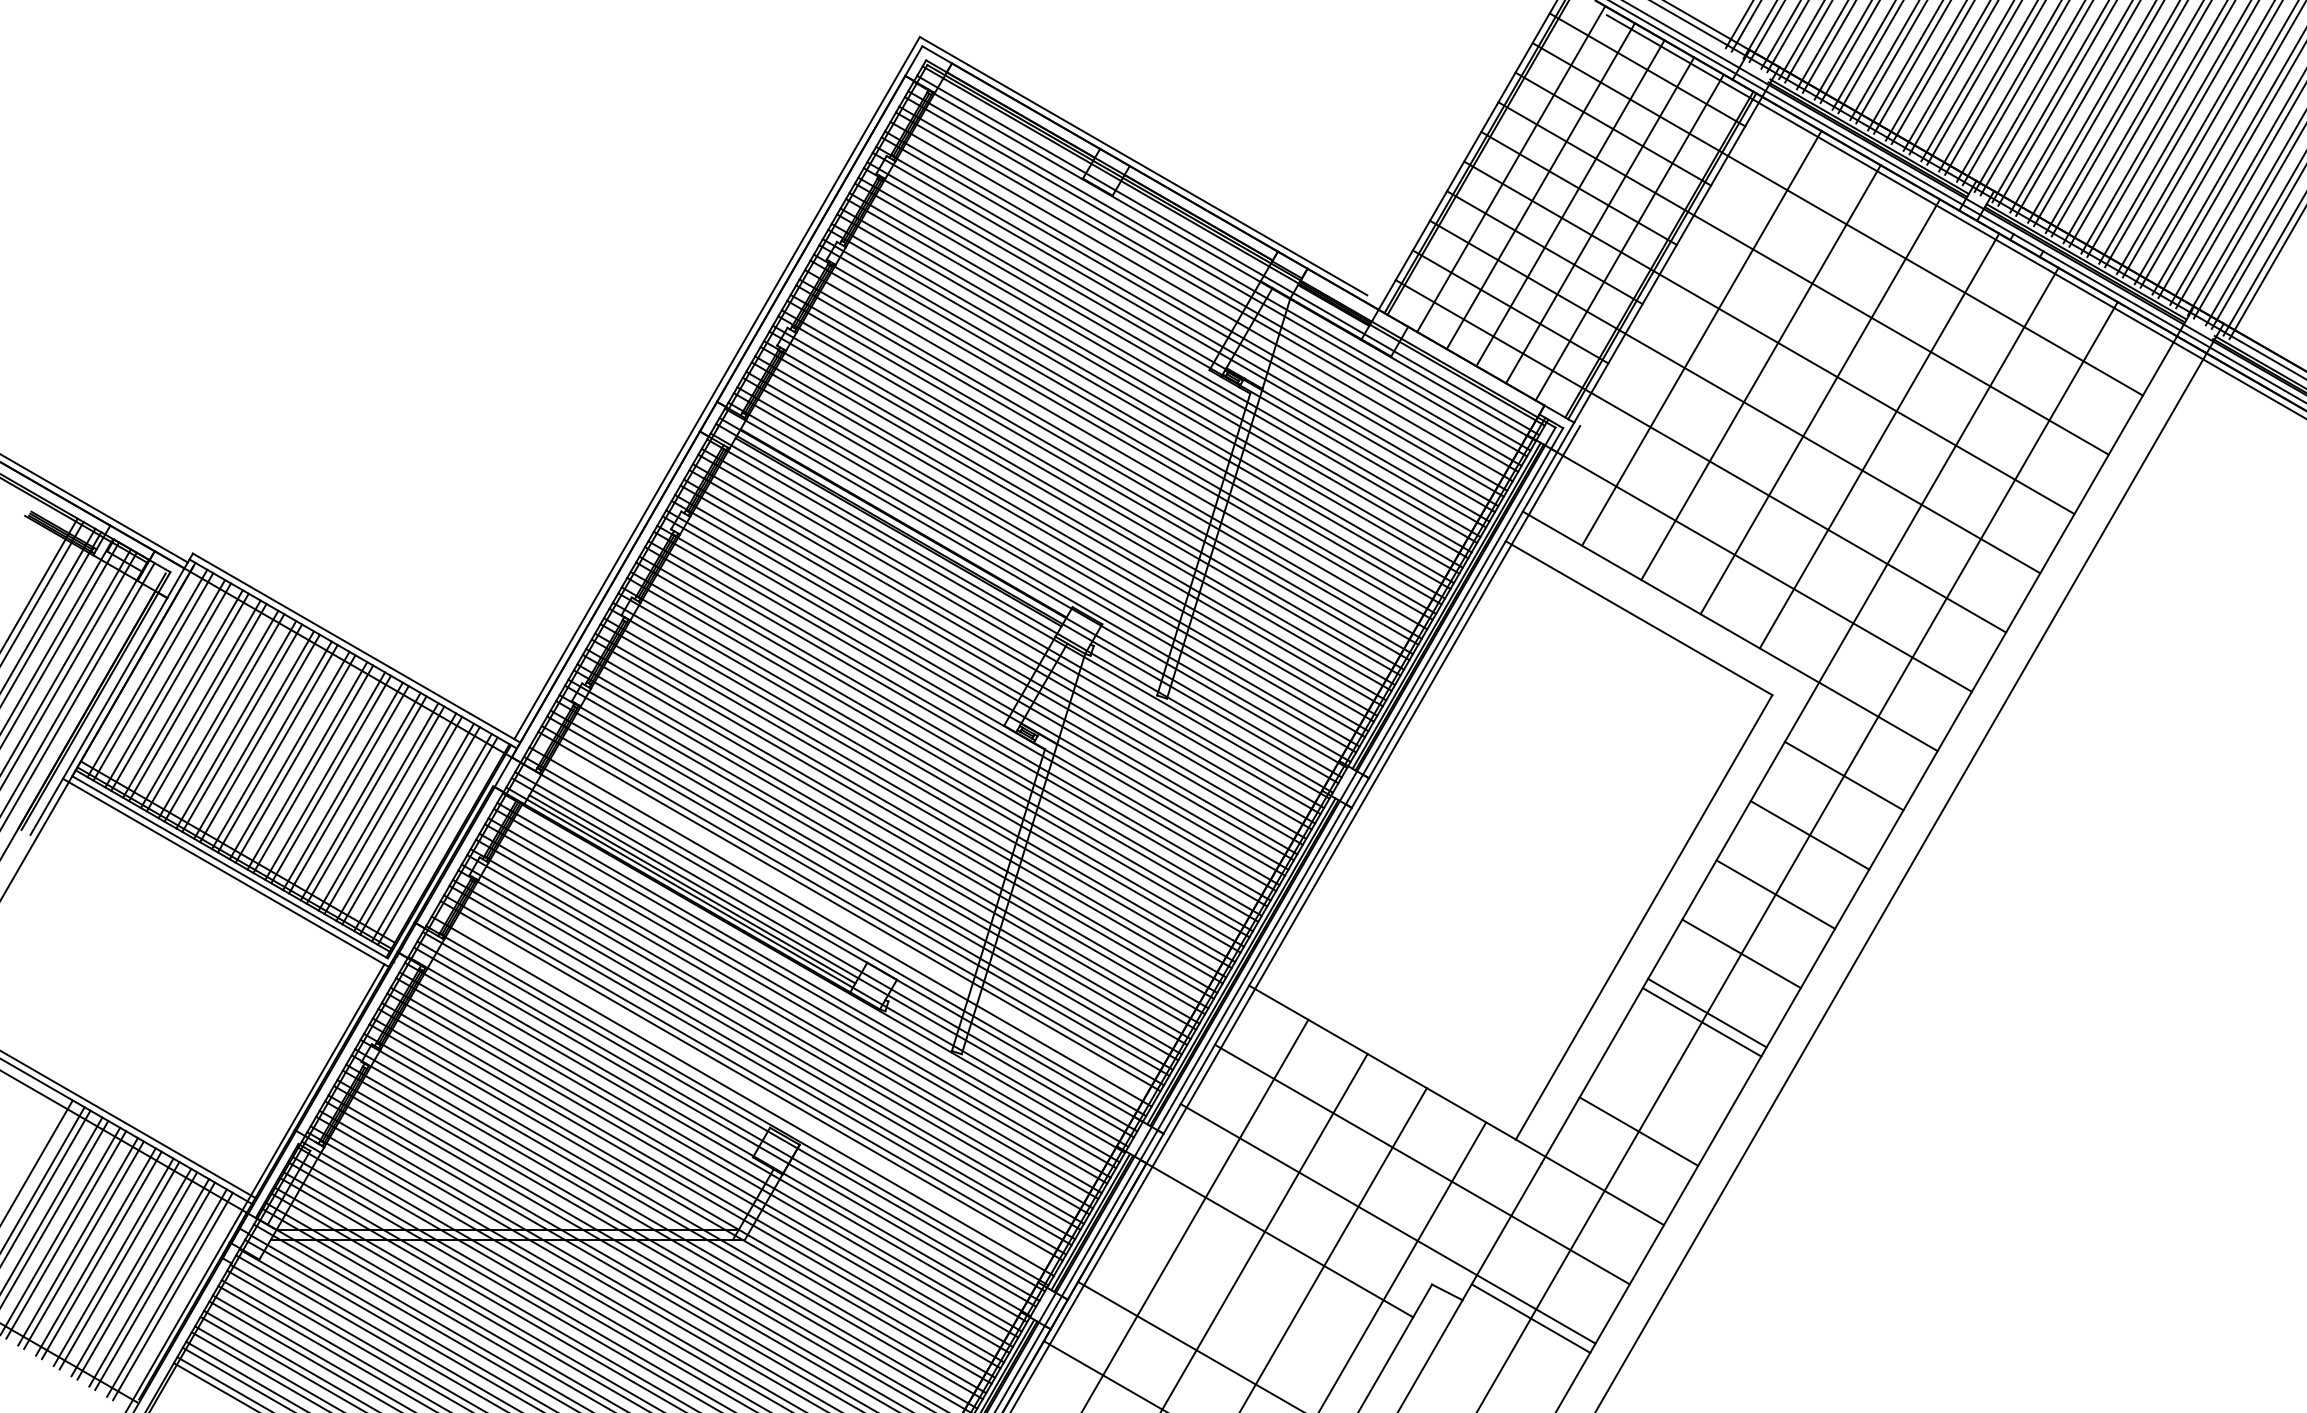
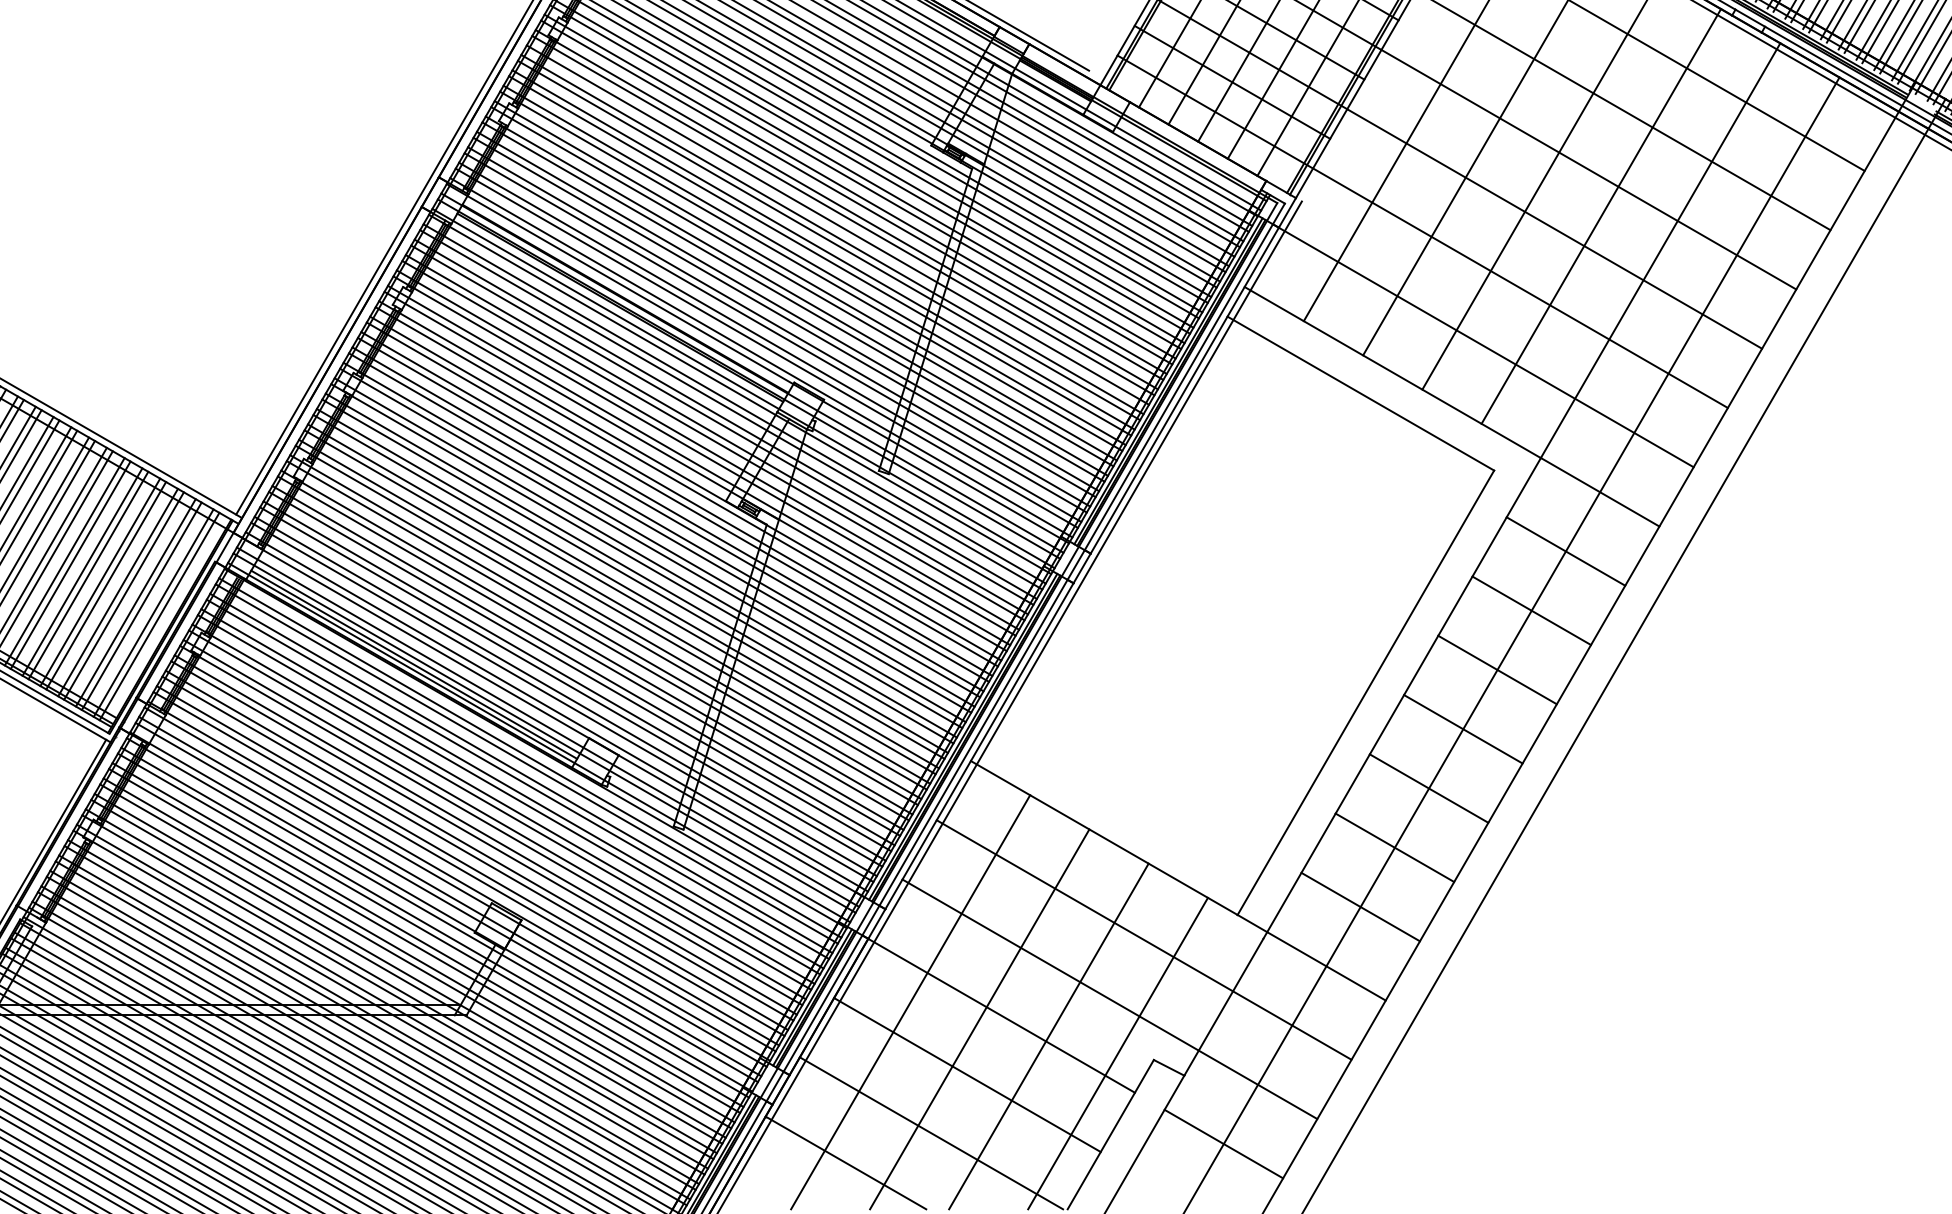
line: (843, 920) -> (565, 695), added
line: (1701, 1022) -> (1394, 847), moved
line: (746, 1089) -> (468, 864), added
line: (1245, 1299) -> (967, 1074), added
line: (1530, 1318) -> (1223, 1143), moved

